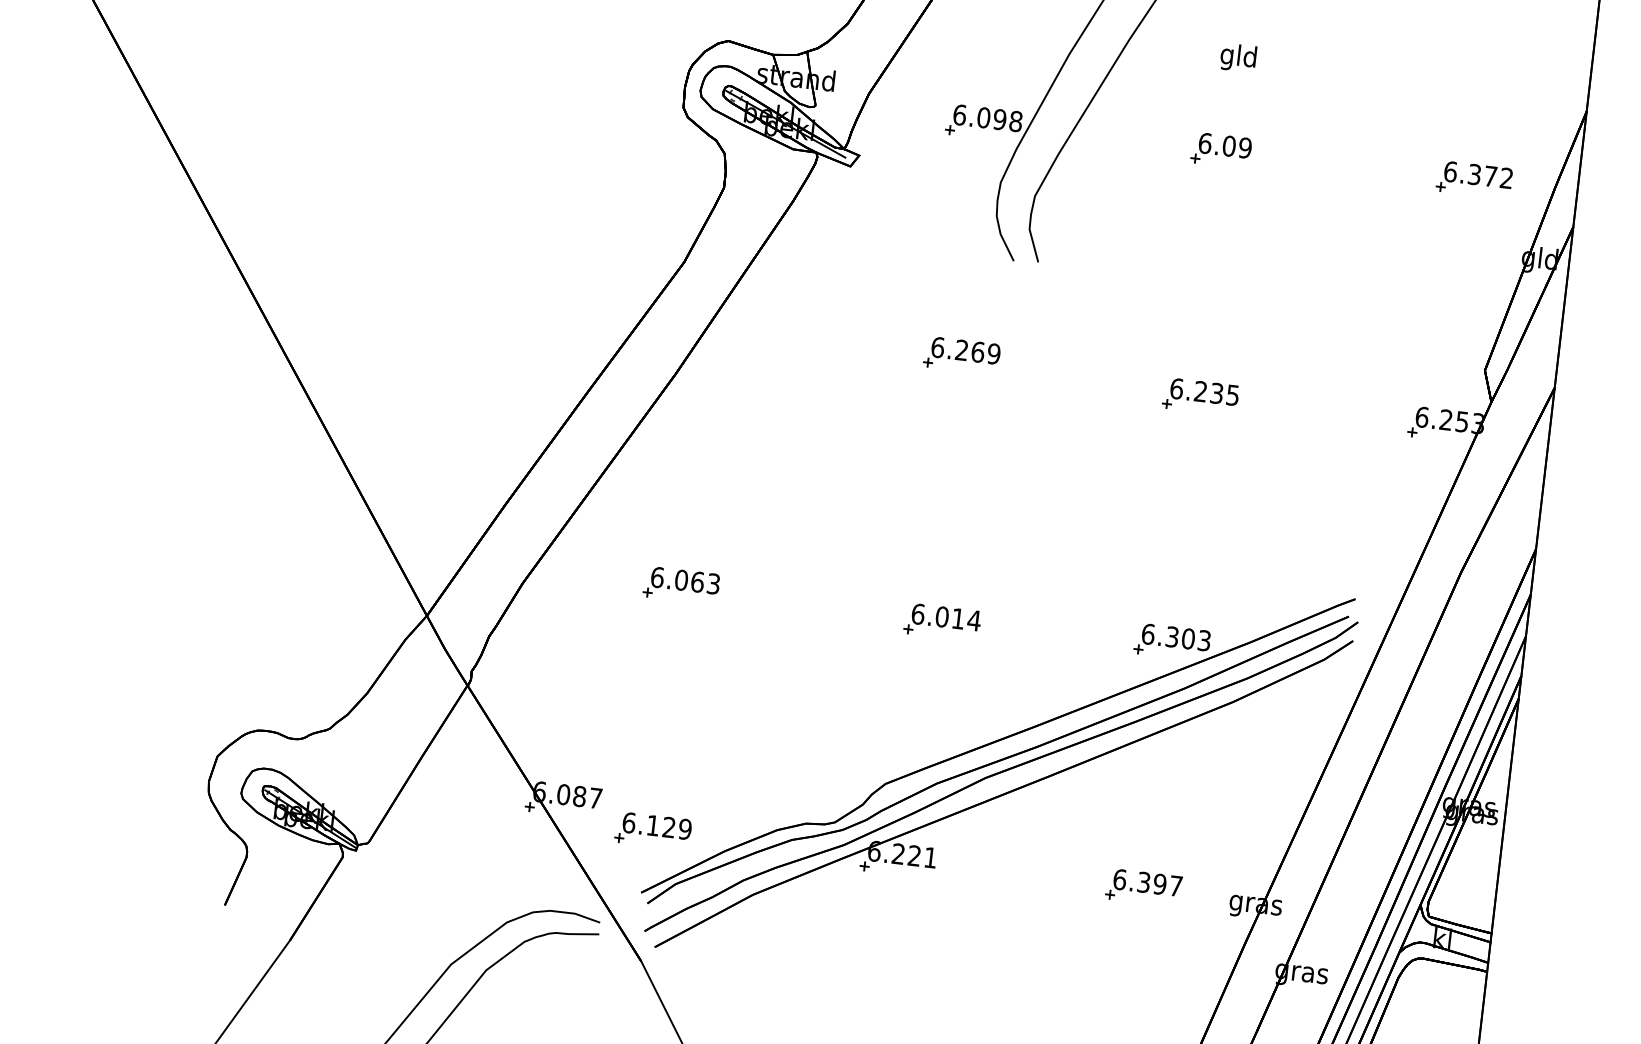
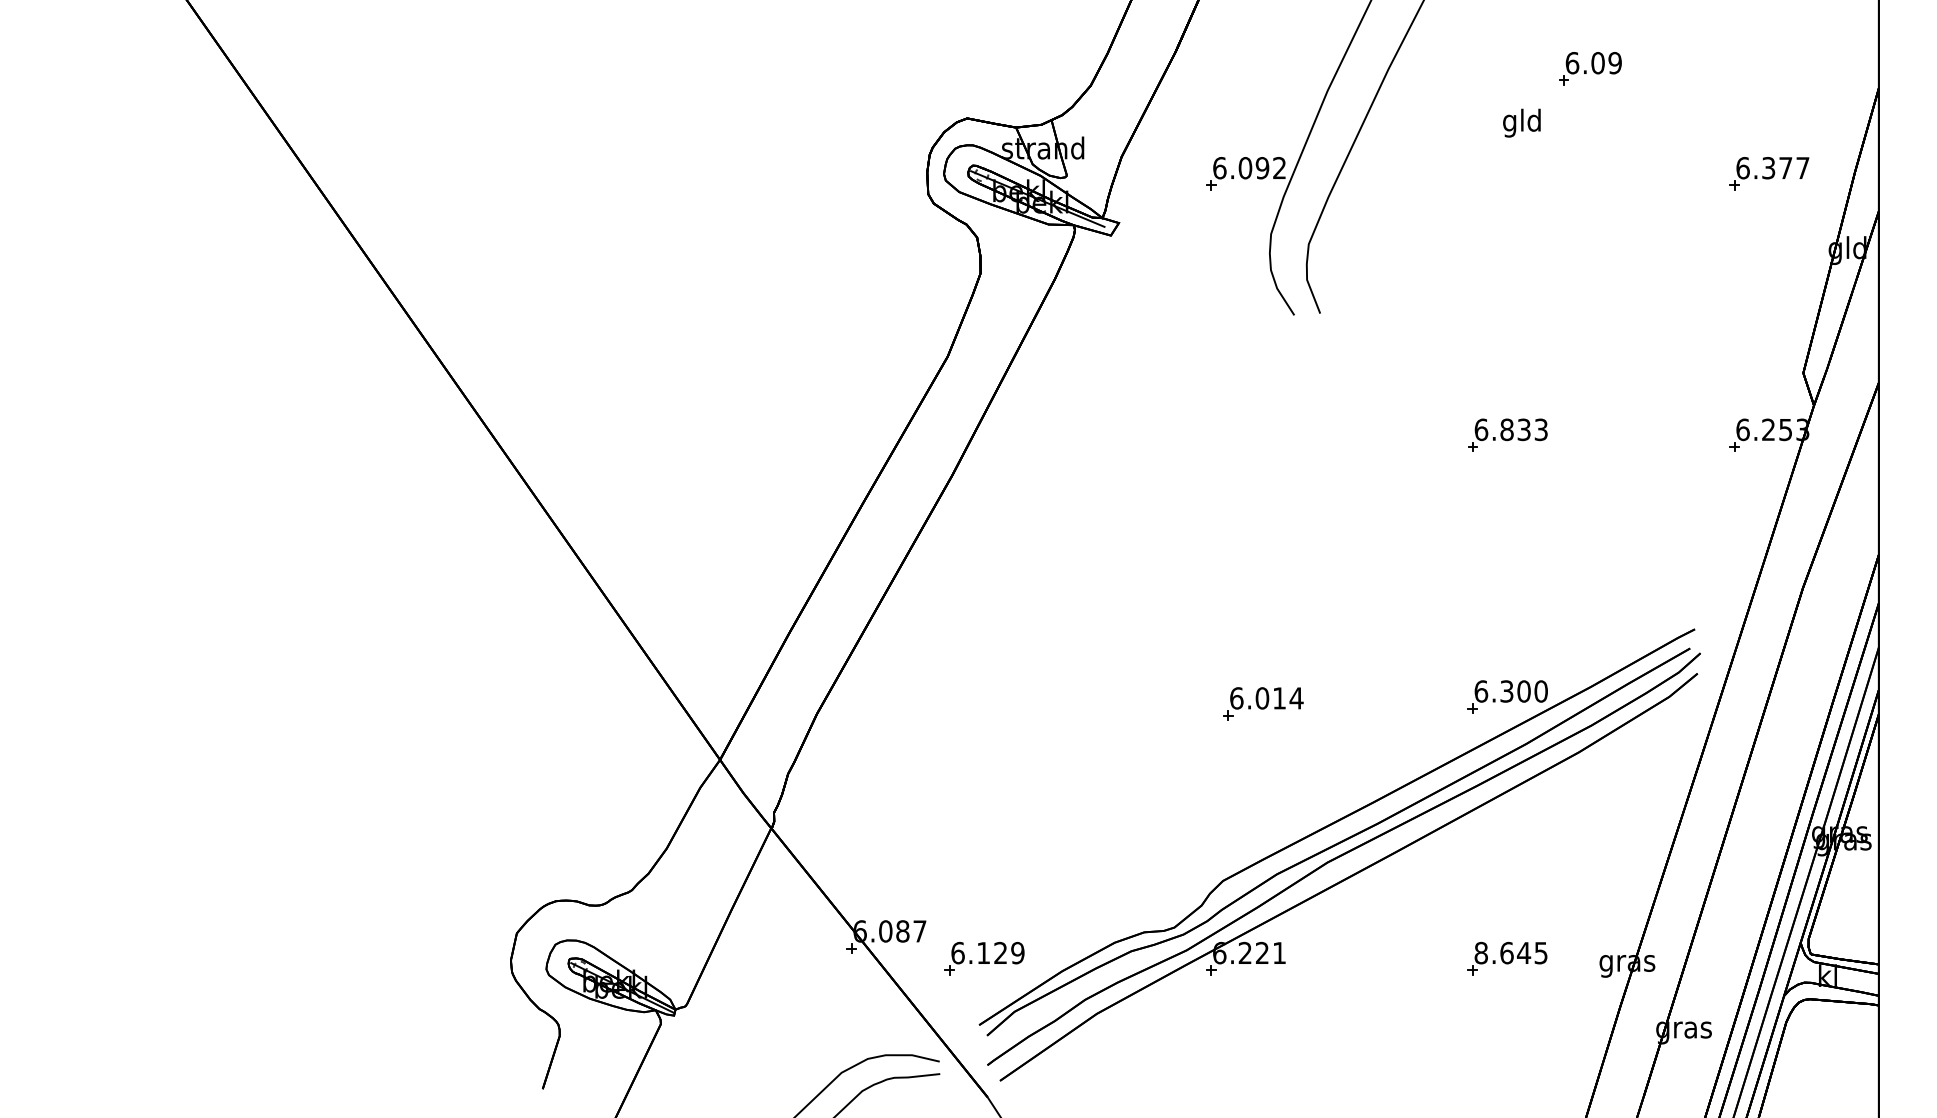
text: (1238, 57) -> (1521, 122), moved
text: (1015, 121) -> (1279, 168), 6.098 -> 6.092
part: (1221, 150) -> (1590, 68), moved
text: (1506, 177) -> (1802, 167), 6.372 -> 6.377
part: (962, 355) -> (1251, 420), removed
text: (1216, 393) -> (1523, 429), 6.235 -> 6.833
part: (681, 585) -> (984, 696), removed
text: (1203, 640) -> (1540, 691), 6.303 -> 6.300
text: (1147, 882) -> (1510, 952), 6.397 -> 8.645

